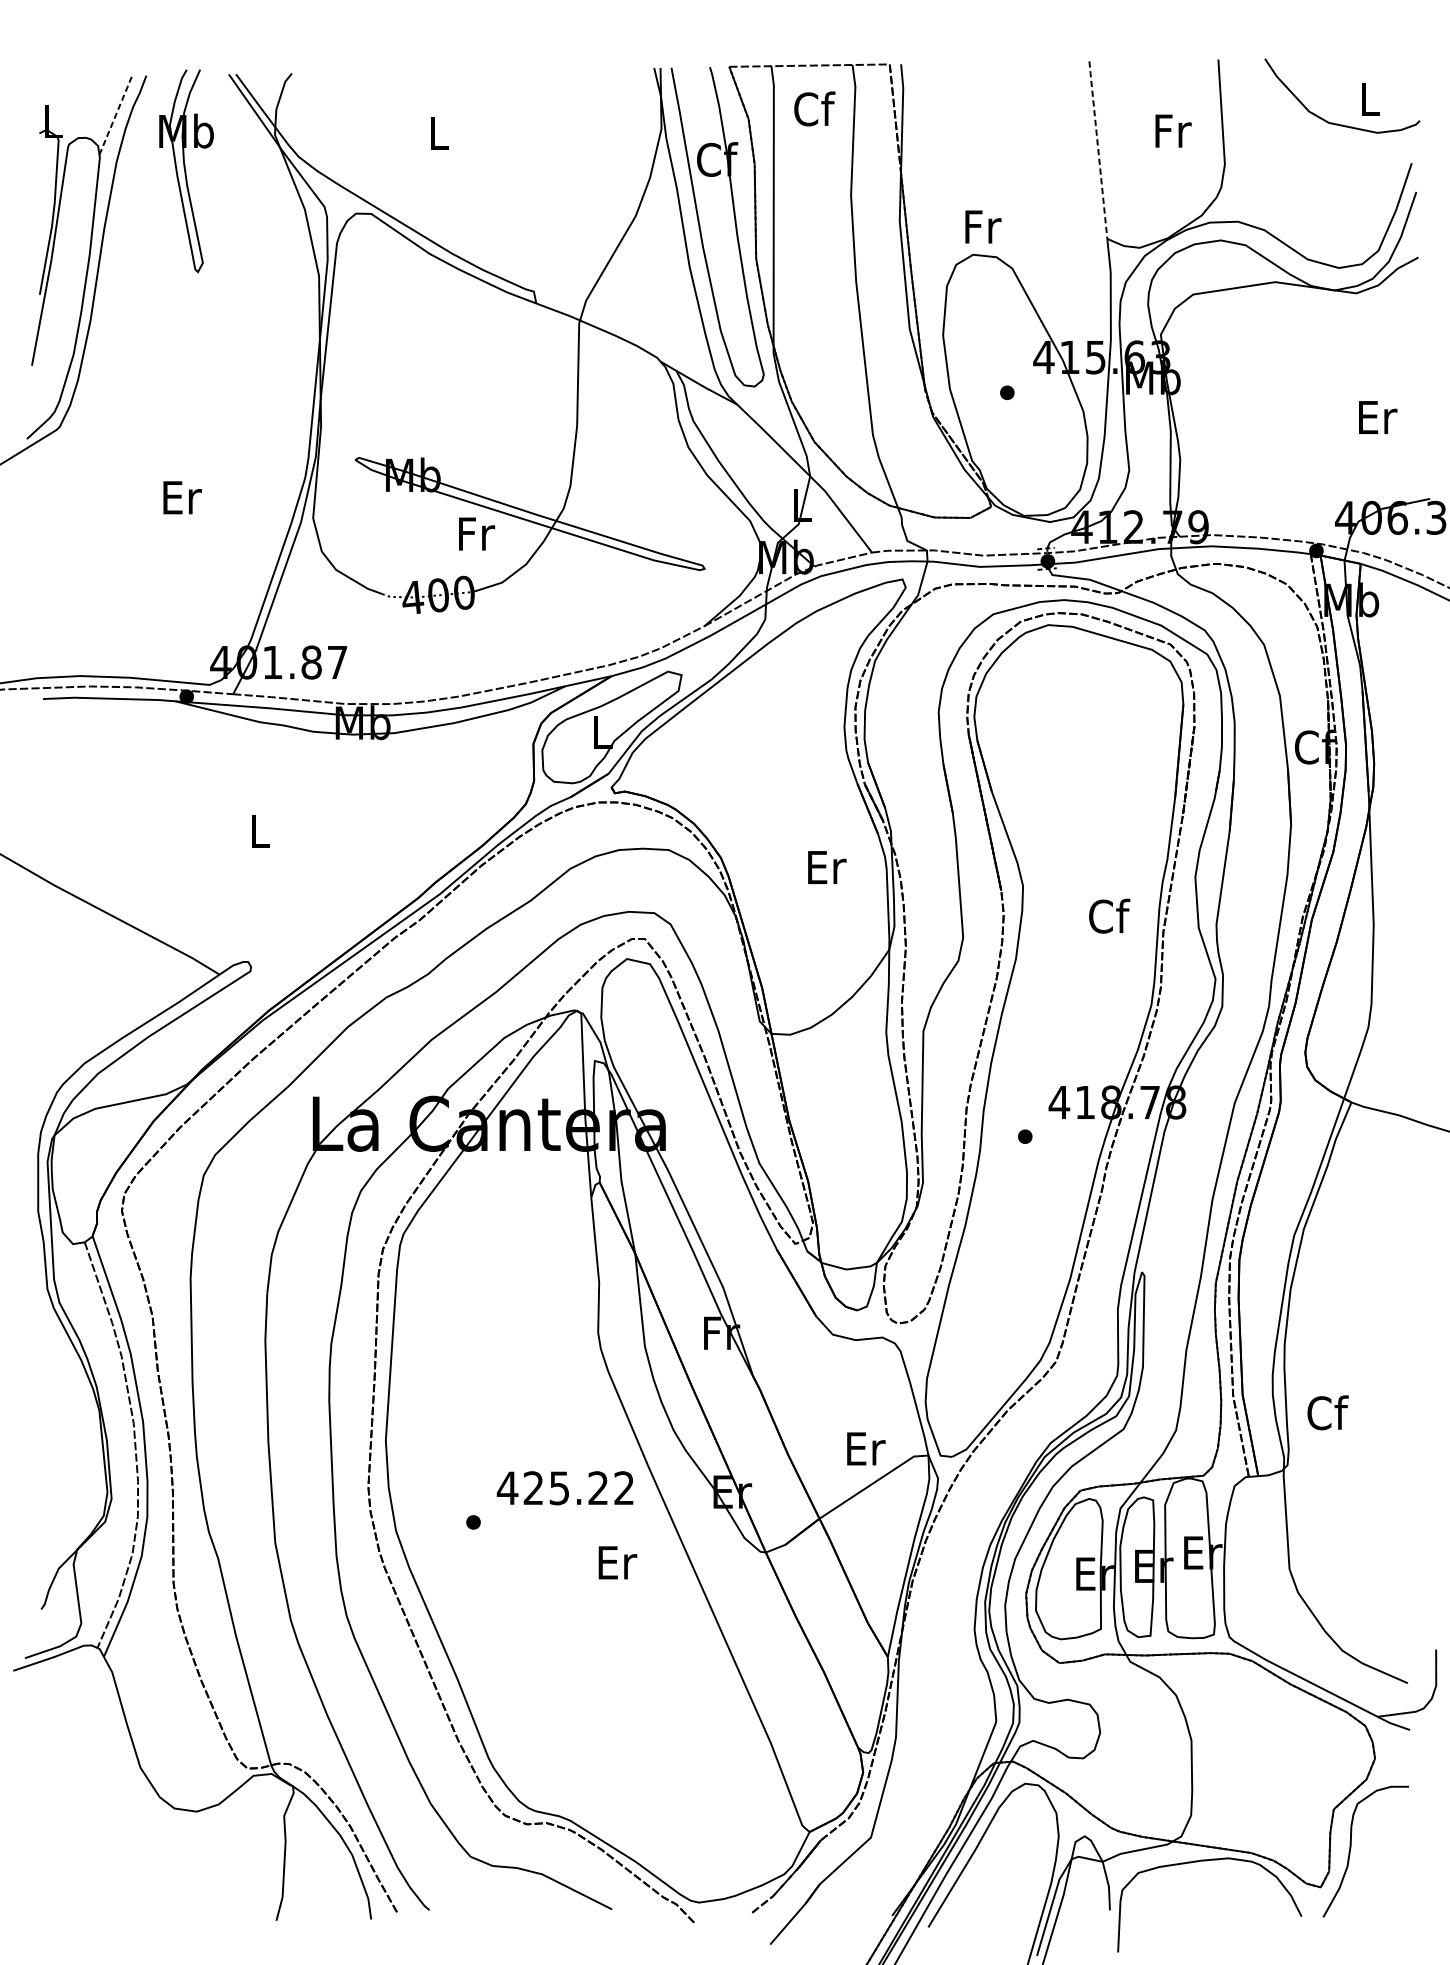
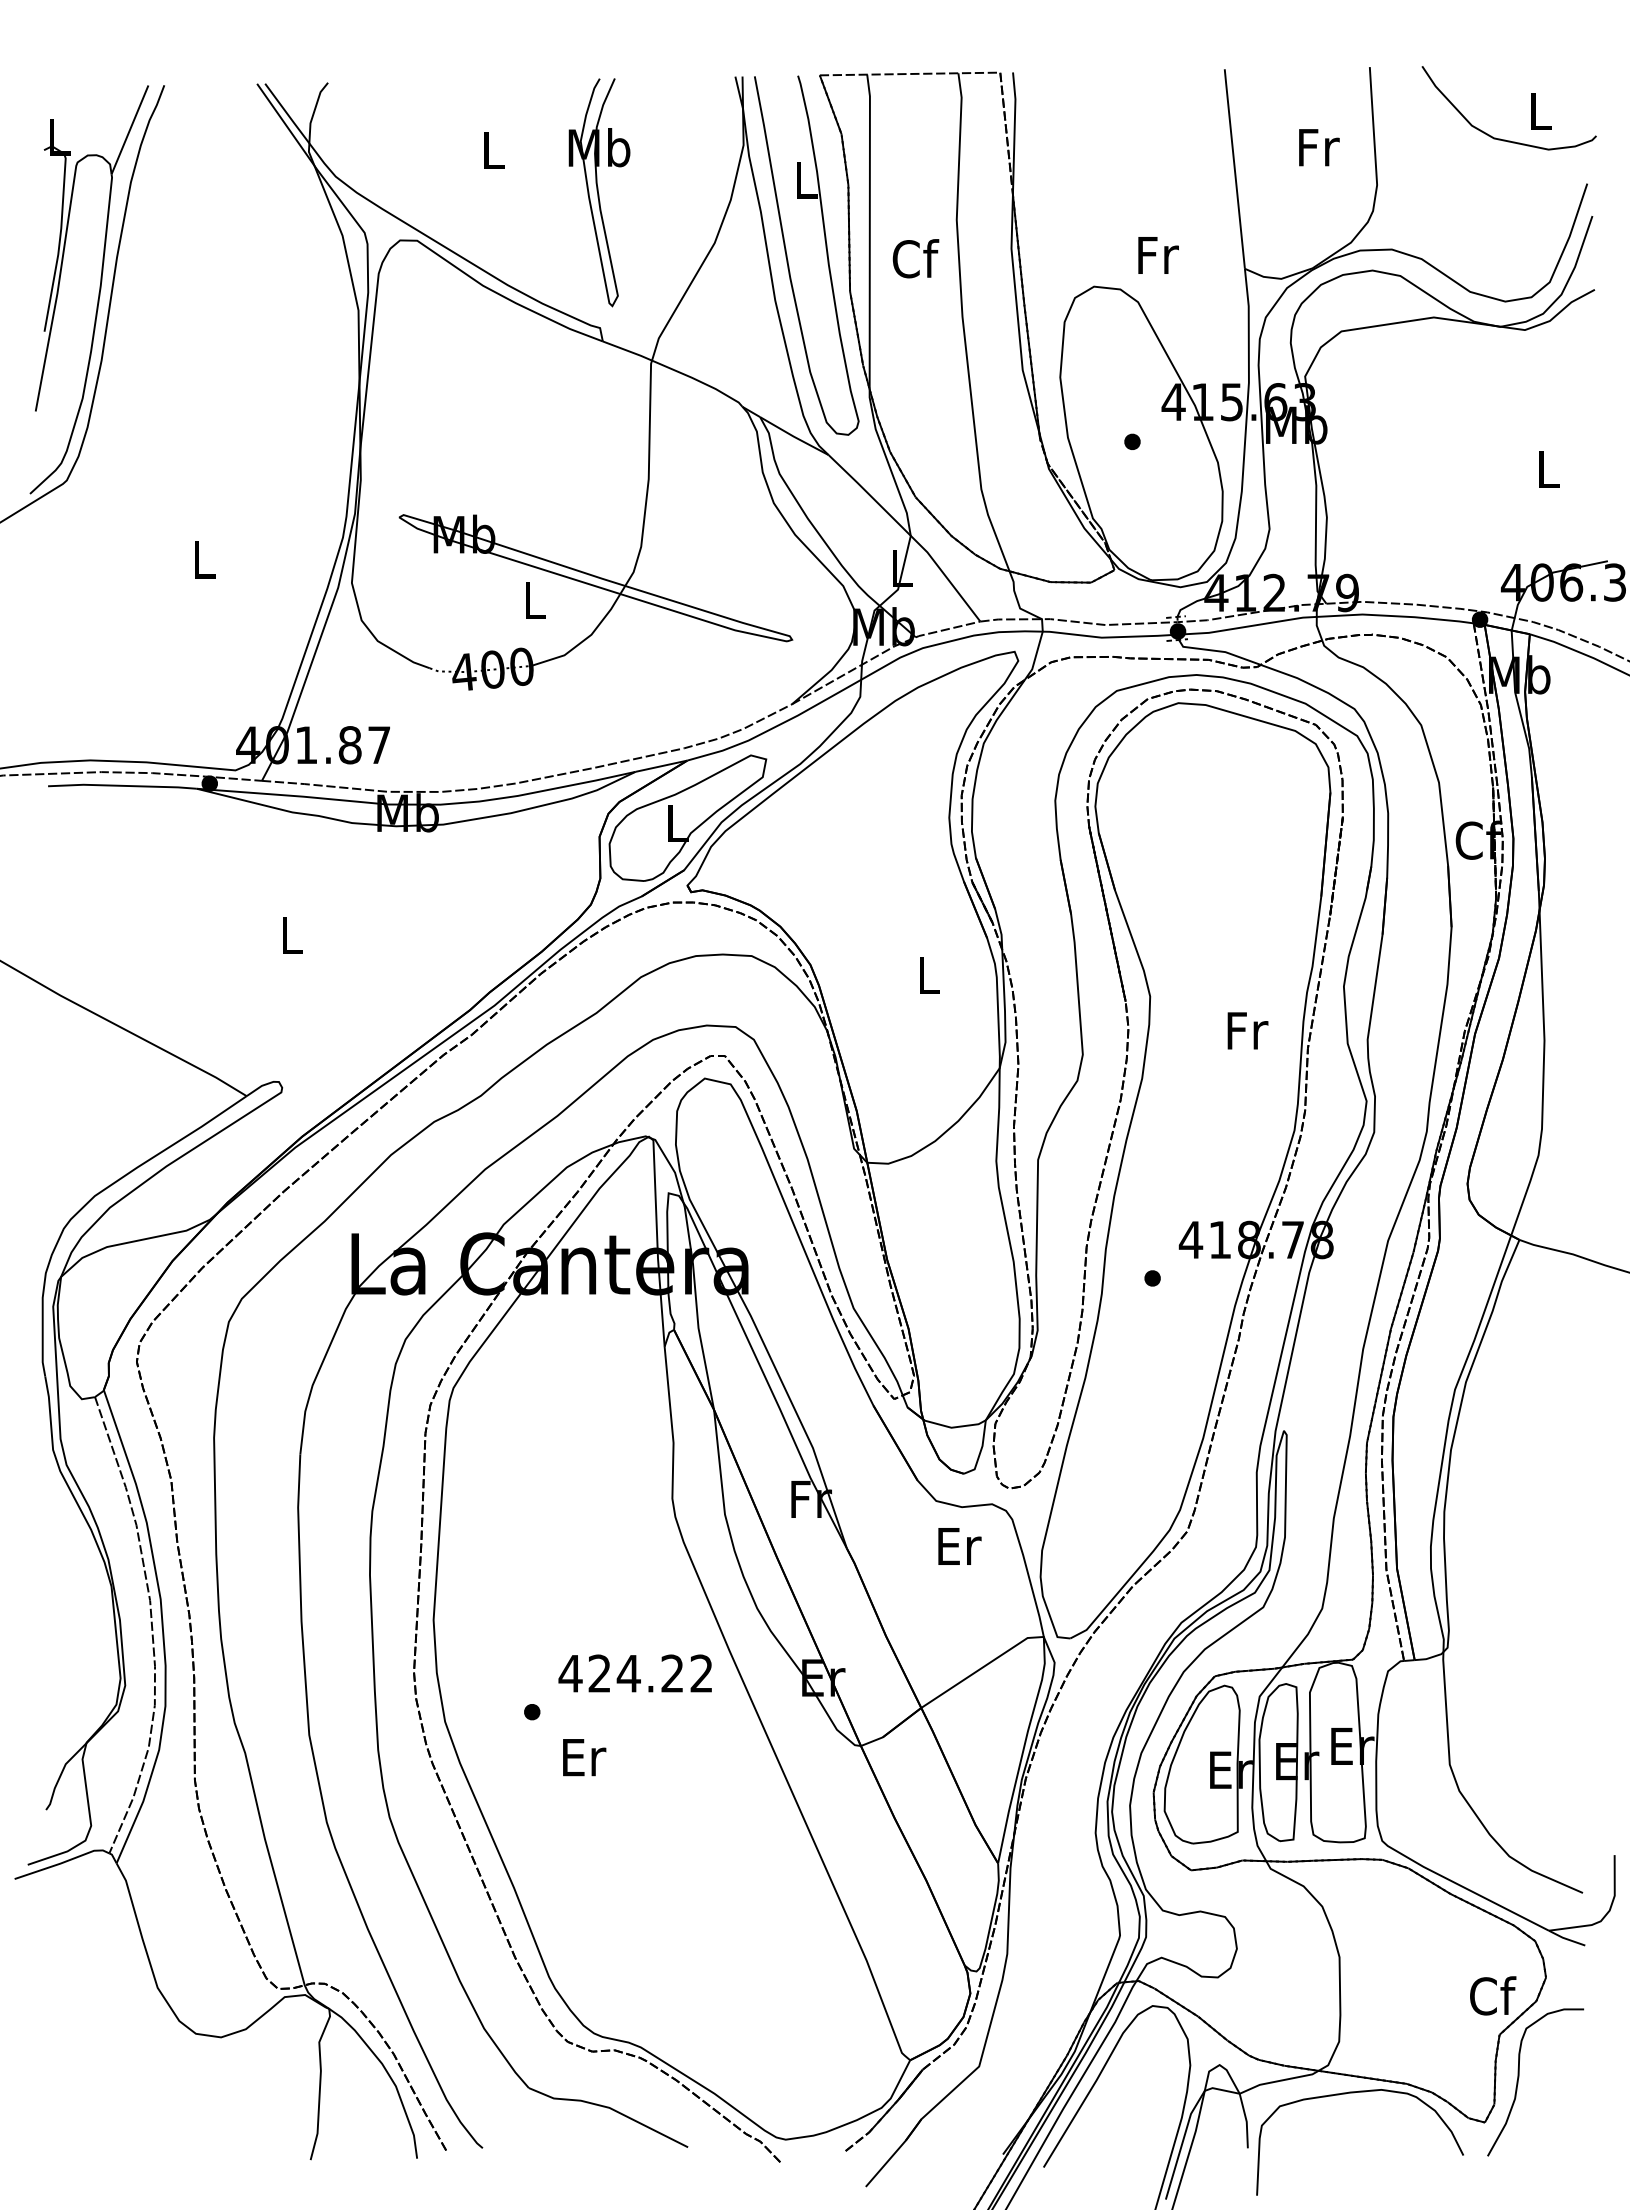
text: (814, 108) -> (915, 258), moved
line: (116, 114) -> (130, 129), dashed -> solid
line: (1098, 149) -> (1234, 168), dashed -> solid
text: (717, 159) -> (806, 179), Cf -> L
part: (186, 171) -> (599, 192), moved
text: (983, 227) -> (1158, 255), moved
text: (1378, 417) -> (1549, 469), Er -> L
text: (182, 497) -> (204, 559), Er -> L
text: (476, 533) -> (535, 600), Fr -> L
text: (826, 867) -> (929, 975), Er -> L
text: (1109, 916) -> (1247, 1030), Cf -> Fr
text: (1328, 1412) -> (1493, 1995), moved
text: (865, 1448) -> (959, 1546), moved
text: (559, 1488) -> (628, 1673), 425.22 -> 424.22
text: (617, 1562) -> (584, 1757), moved

